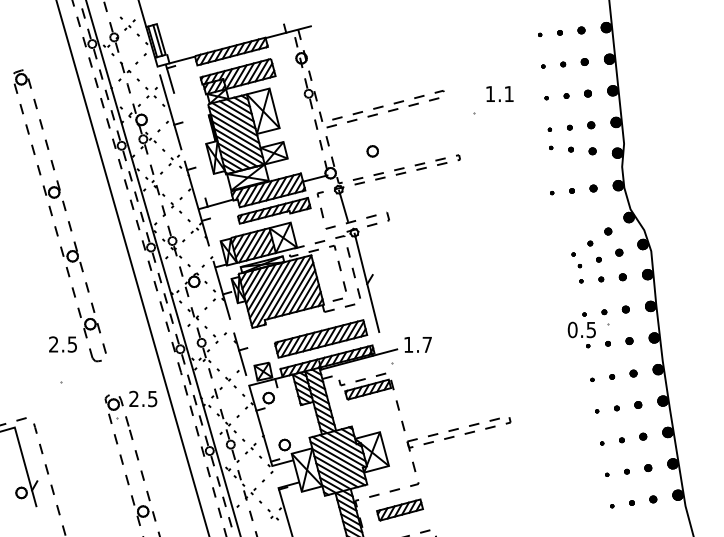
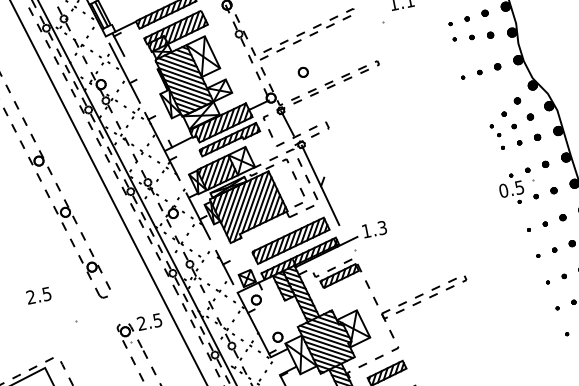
text: (62, 344) -> (38, 295), moved
text: (426, 344) -> (381, 227), 1.7 -> 1.3

